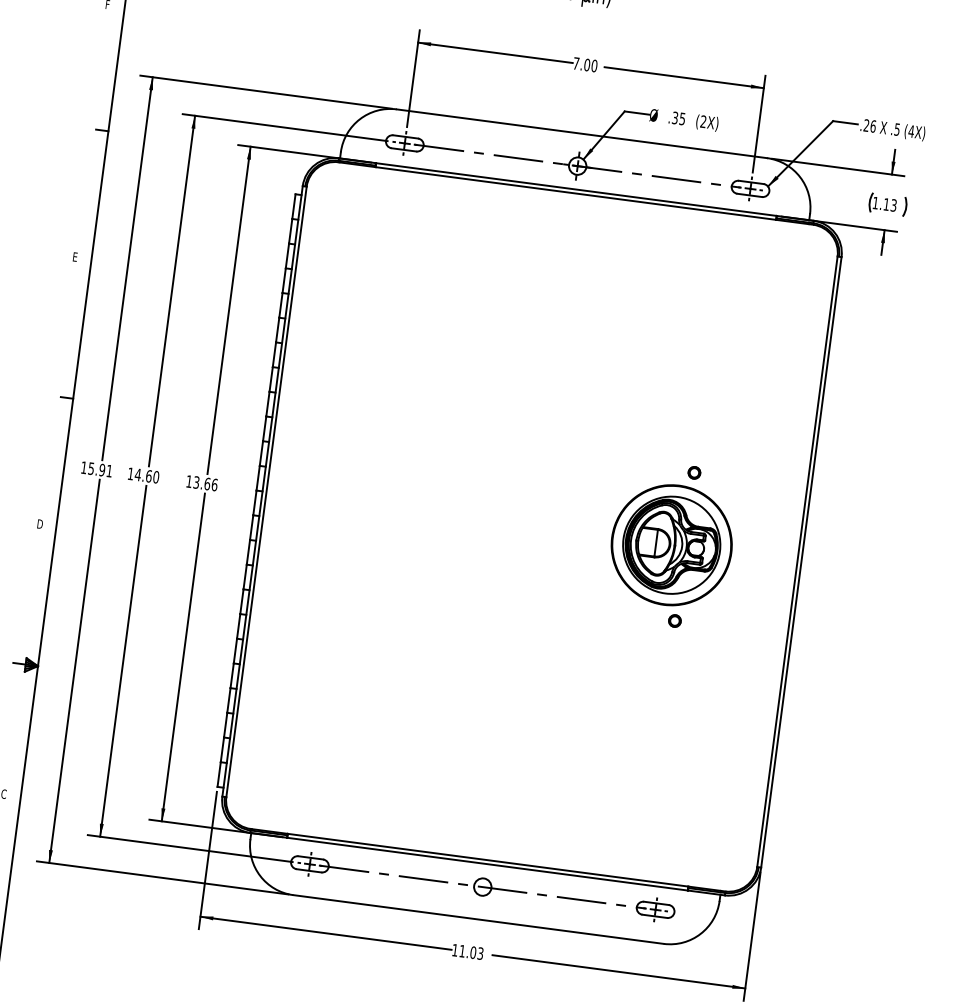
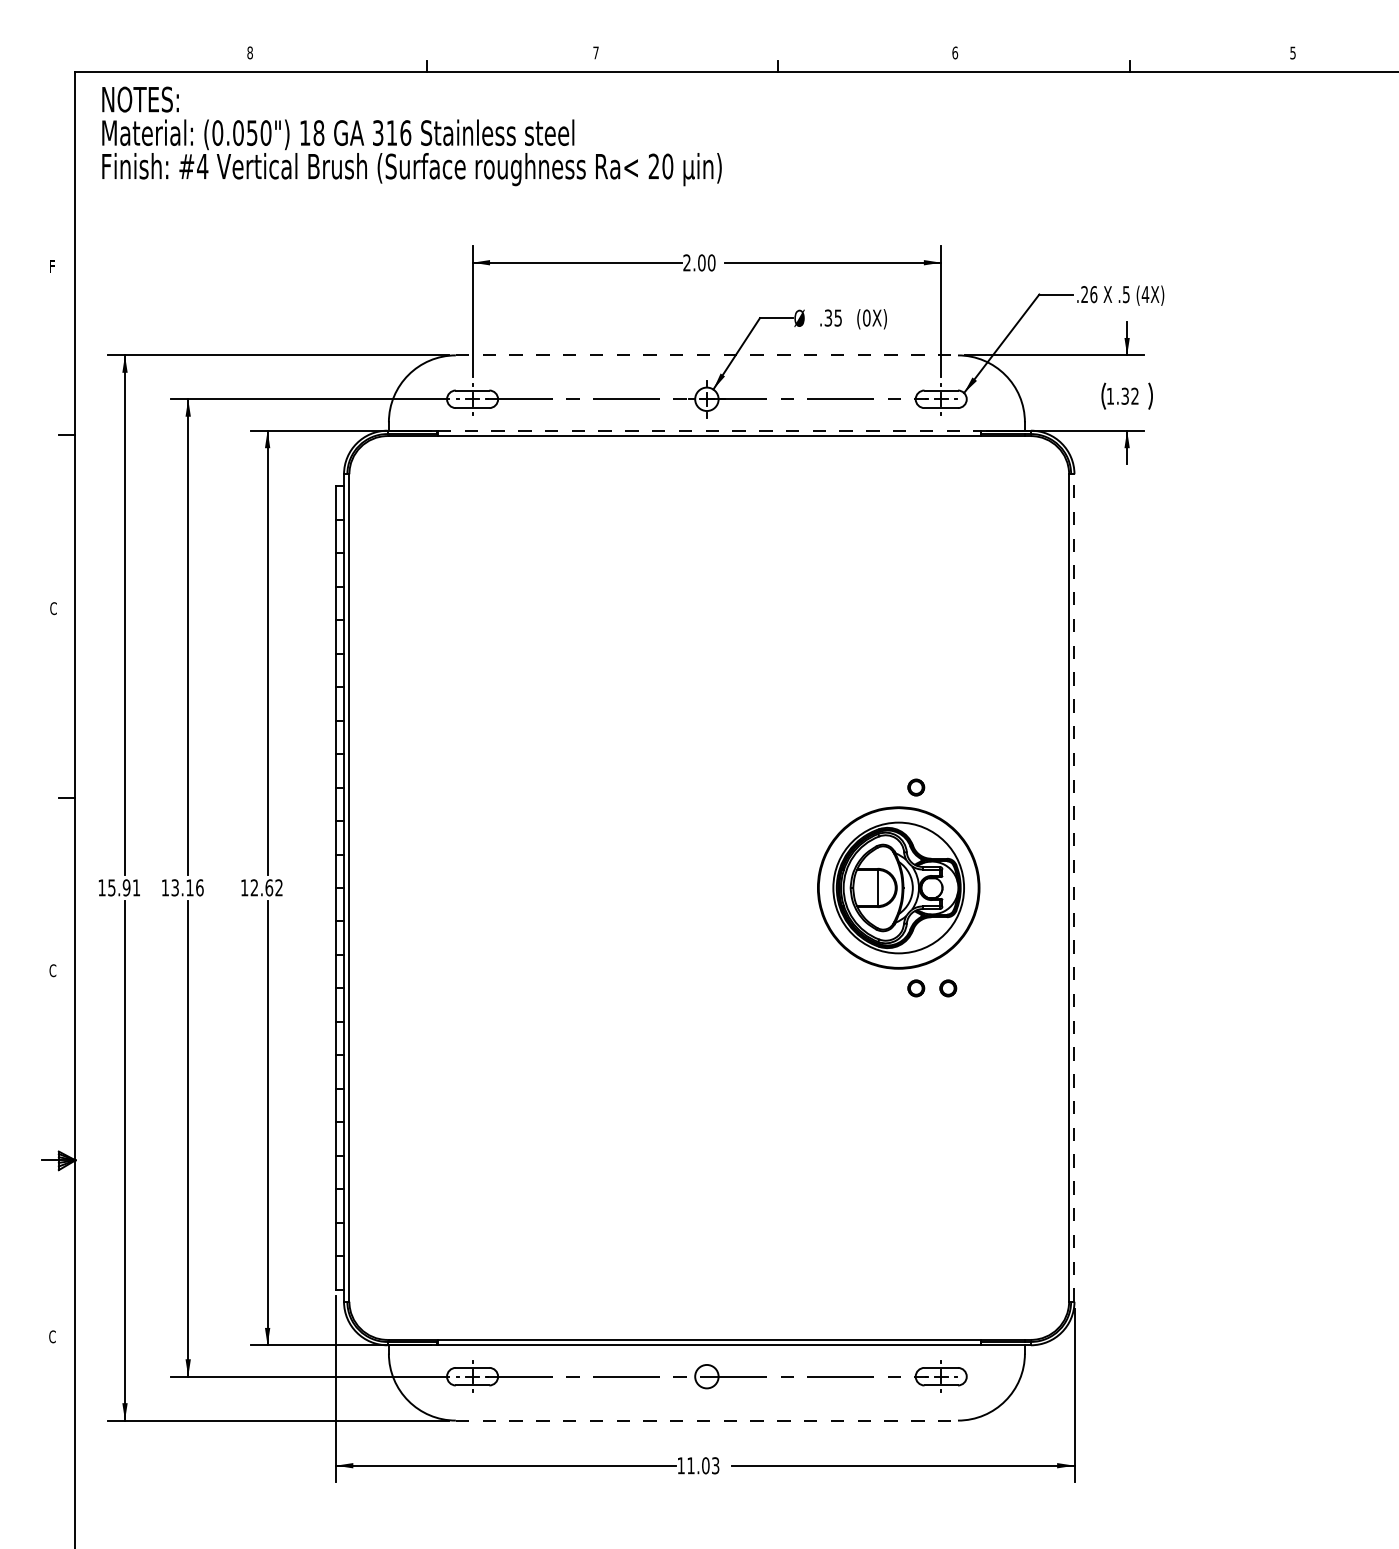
text: (575, 63) -> (686, 262), 7.00 -> 2.00
text: (703, 121) -> (866, 317), (2X) -> (0X)
line: (582, 133) -> (707, 355), solid -> dashed
line: (576, 189) -> (709, 430), solid -> dashed
text: (889, 204) -> (1129, 395), 1.13 -> 1.32
text: (75, 257) -> (53, 608), E -> C
text: (147, 475) -> (187, 887), 14.60 -> 13.16
text: (205, 483) -> (266, 887), 13.66 -> 12.62
text: (39, 523) -> (52, 970), D -> C
line: (801, 562) -> (1074, 888), solid -> dashed
part: (698, 624) -> (948, 988), added
line: (478, 919) -> (707, 1420), solid -> dashed

